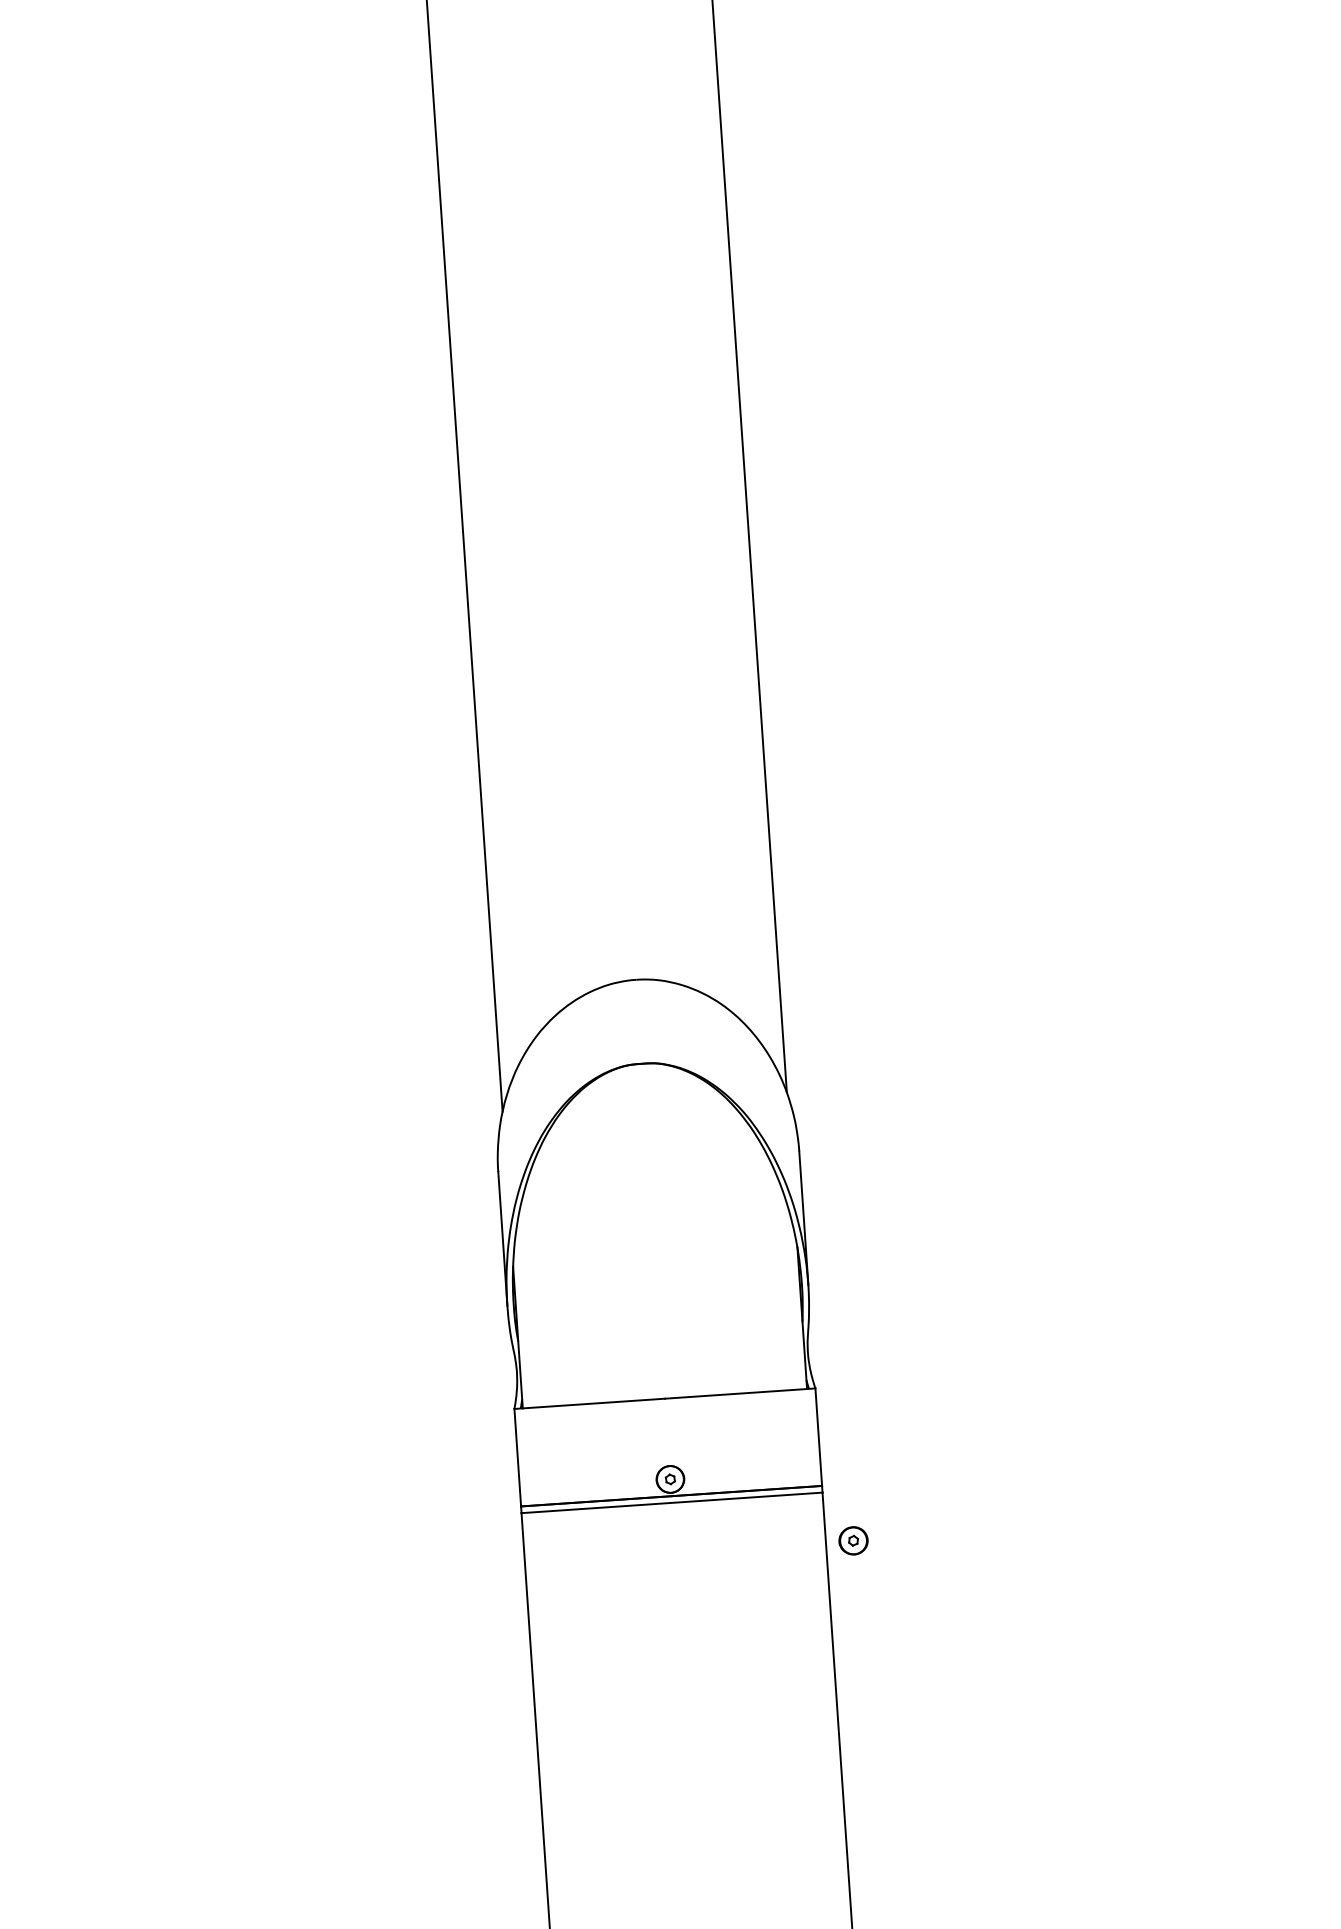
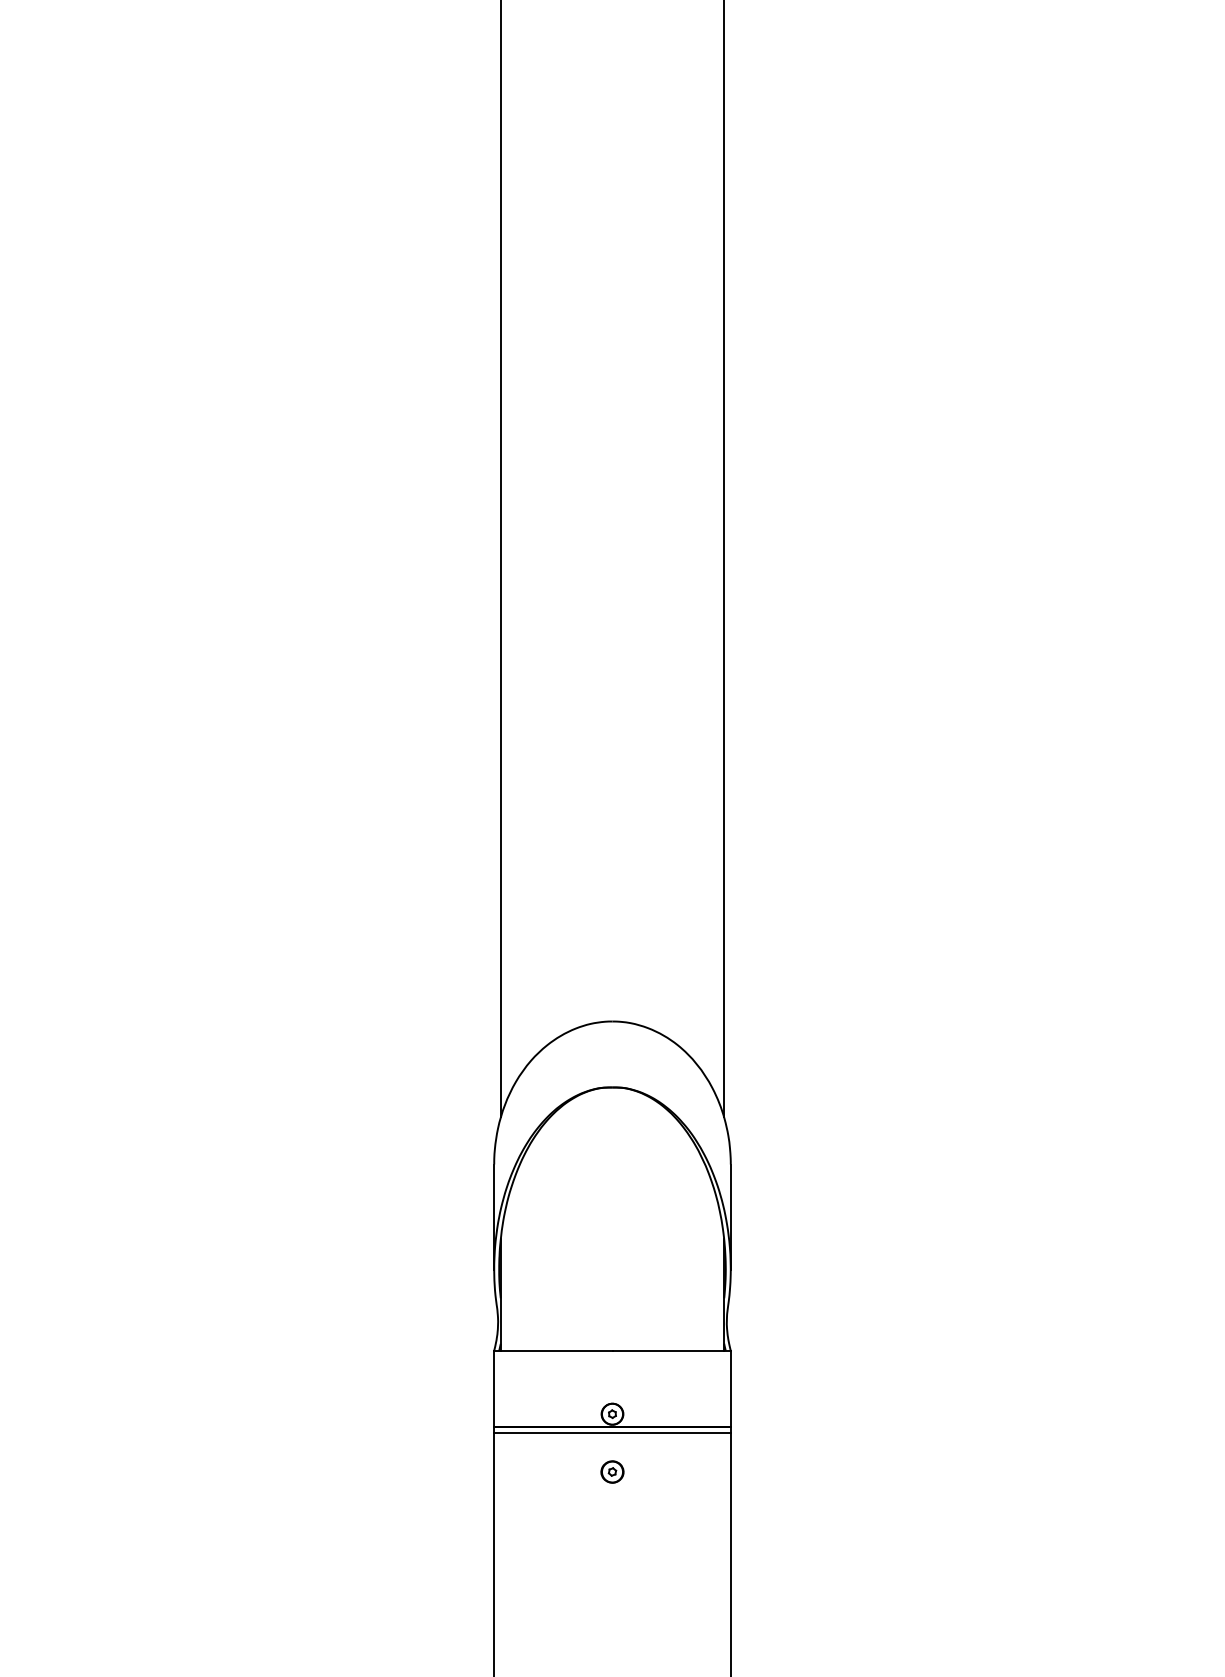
part: (853, 1540) -> (612, 1471), moved

